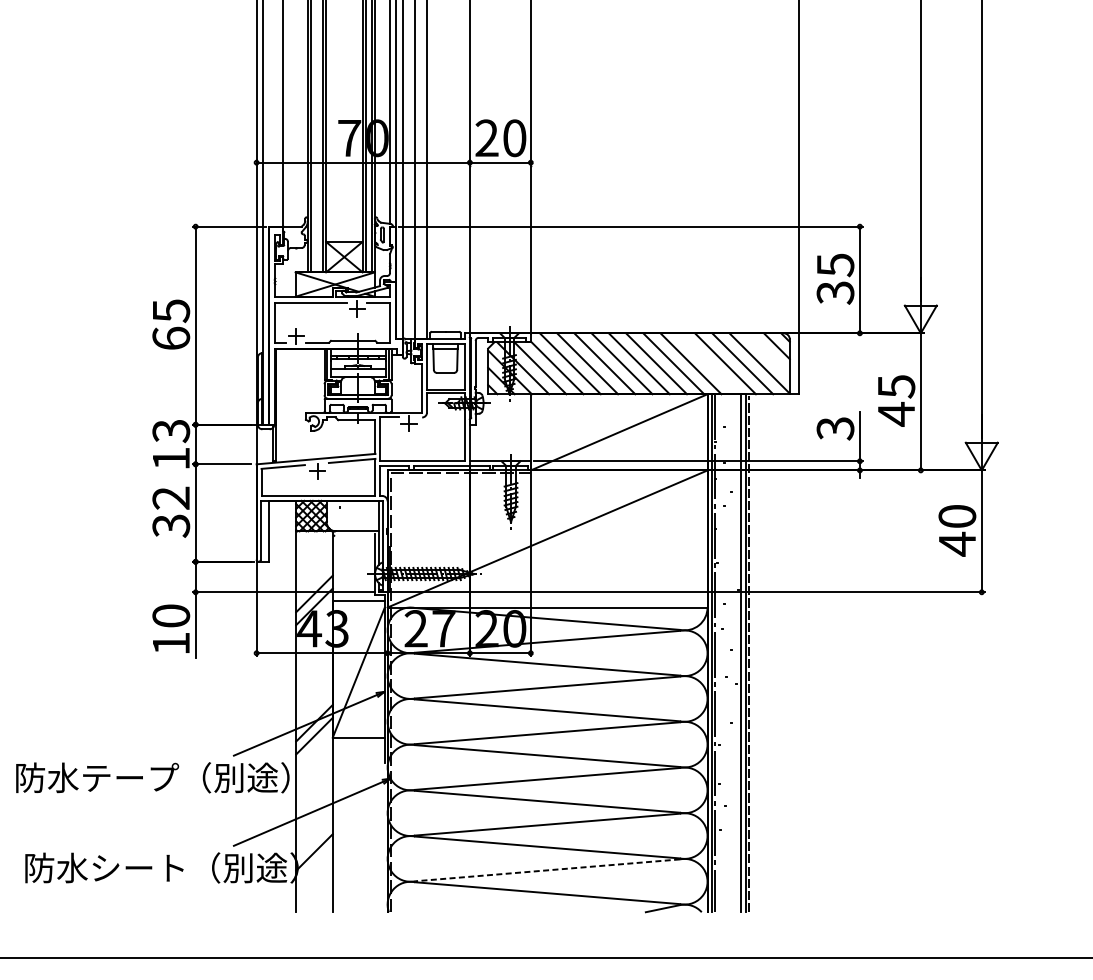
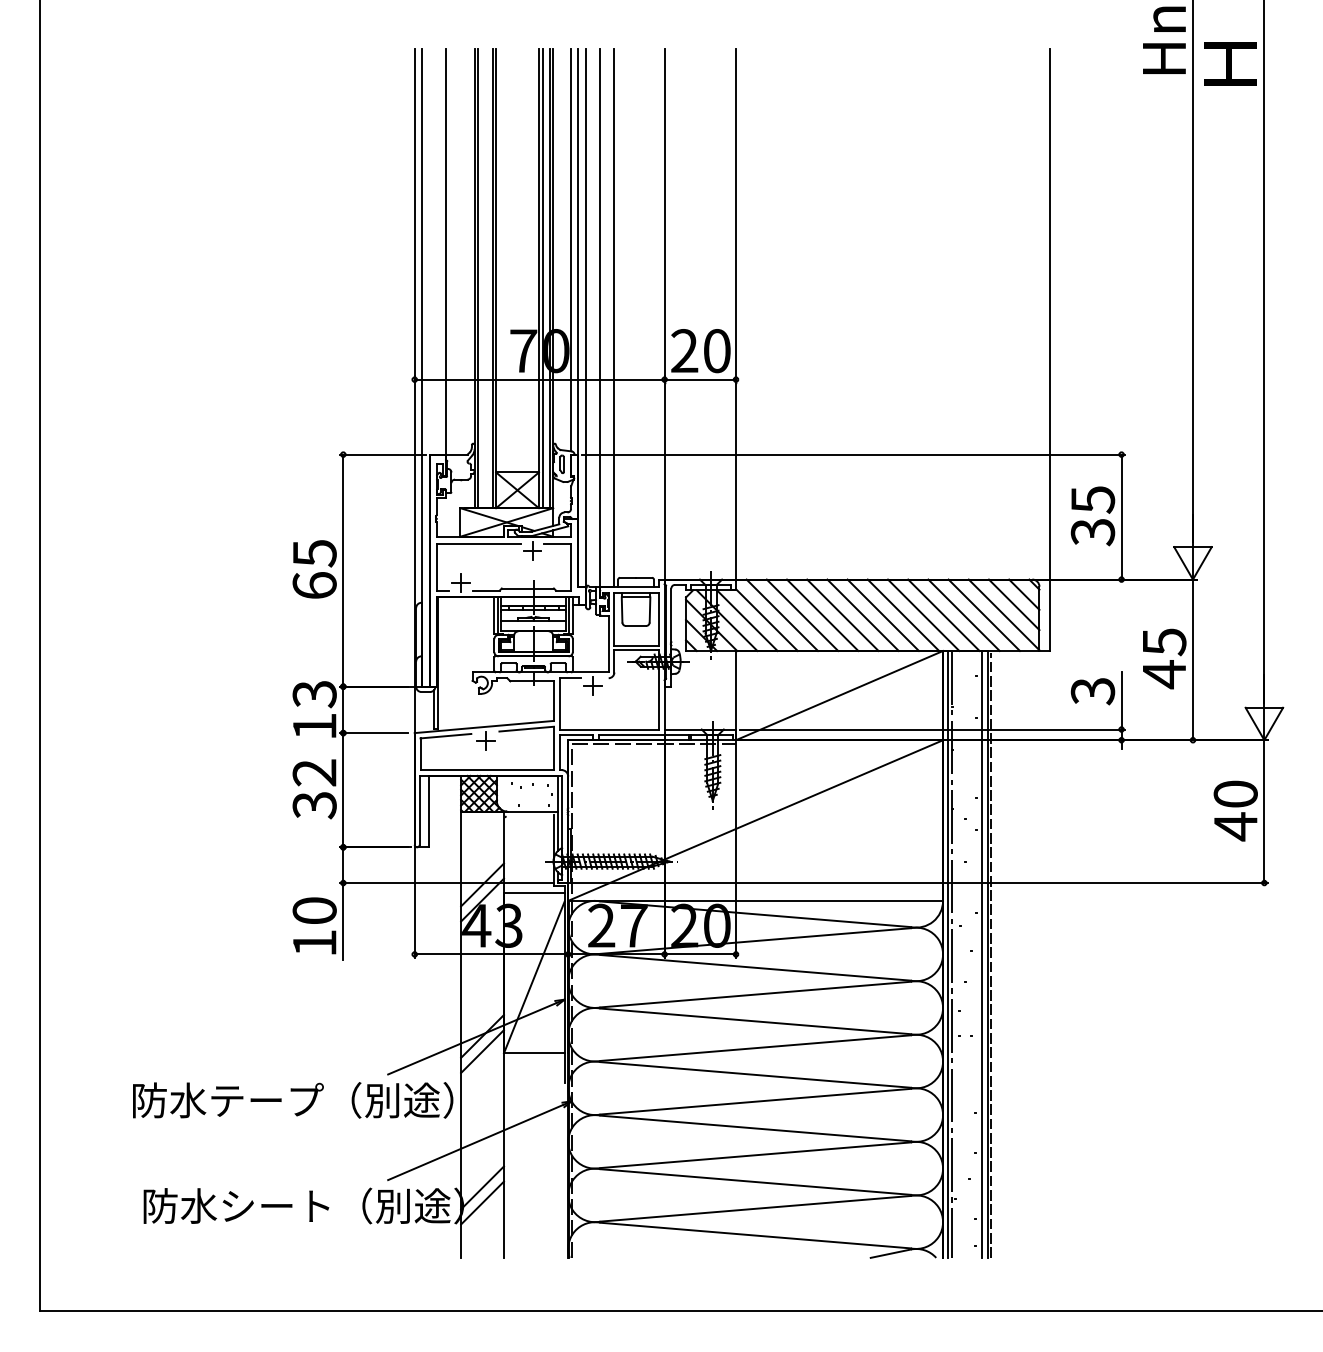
line: (767, 354) -> (1013, 604), added
line: (707, 363) -> (943, 614), added
line: (314, 864) -> (482, 1202), added
line: (547, 870) -> (755, 1208), dashed -> solid

